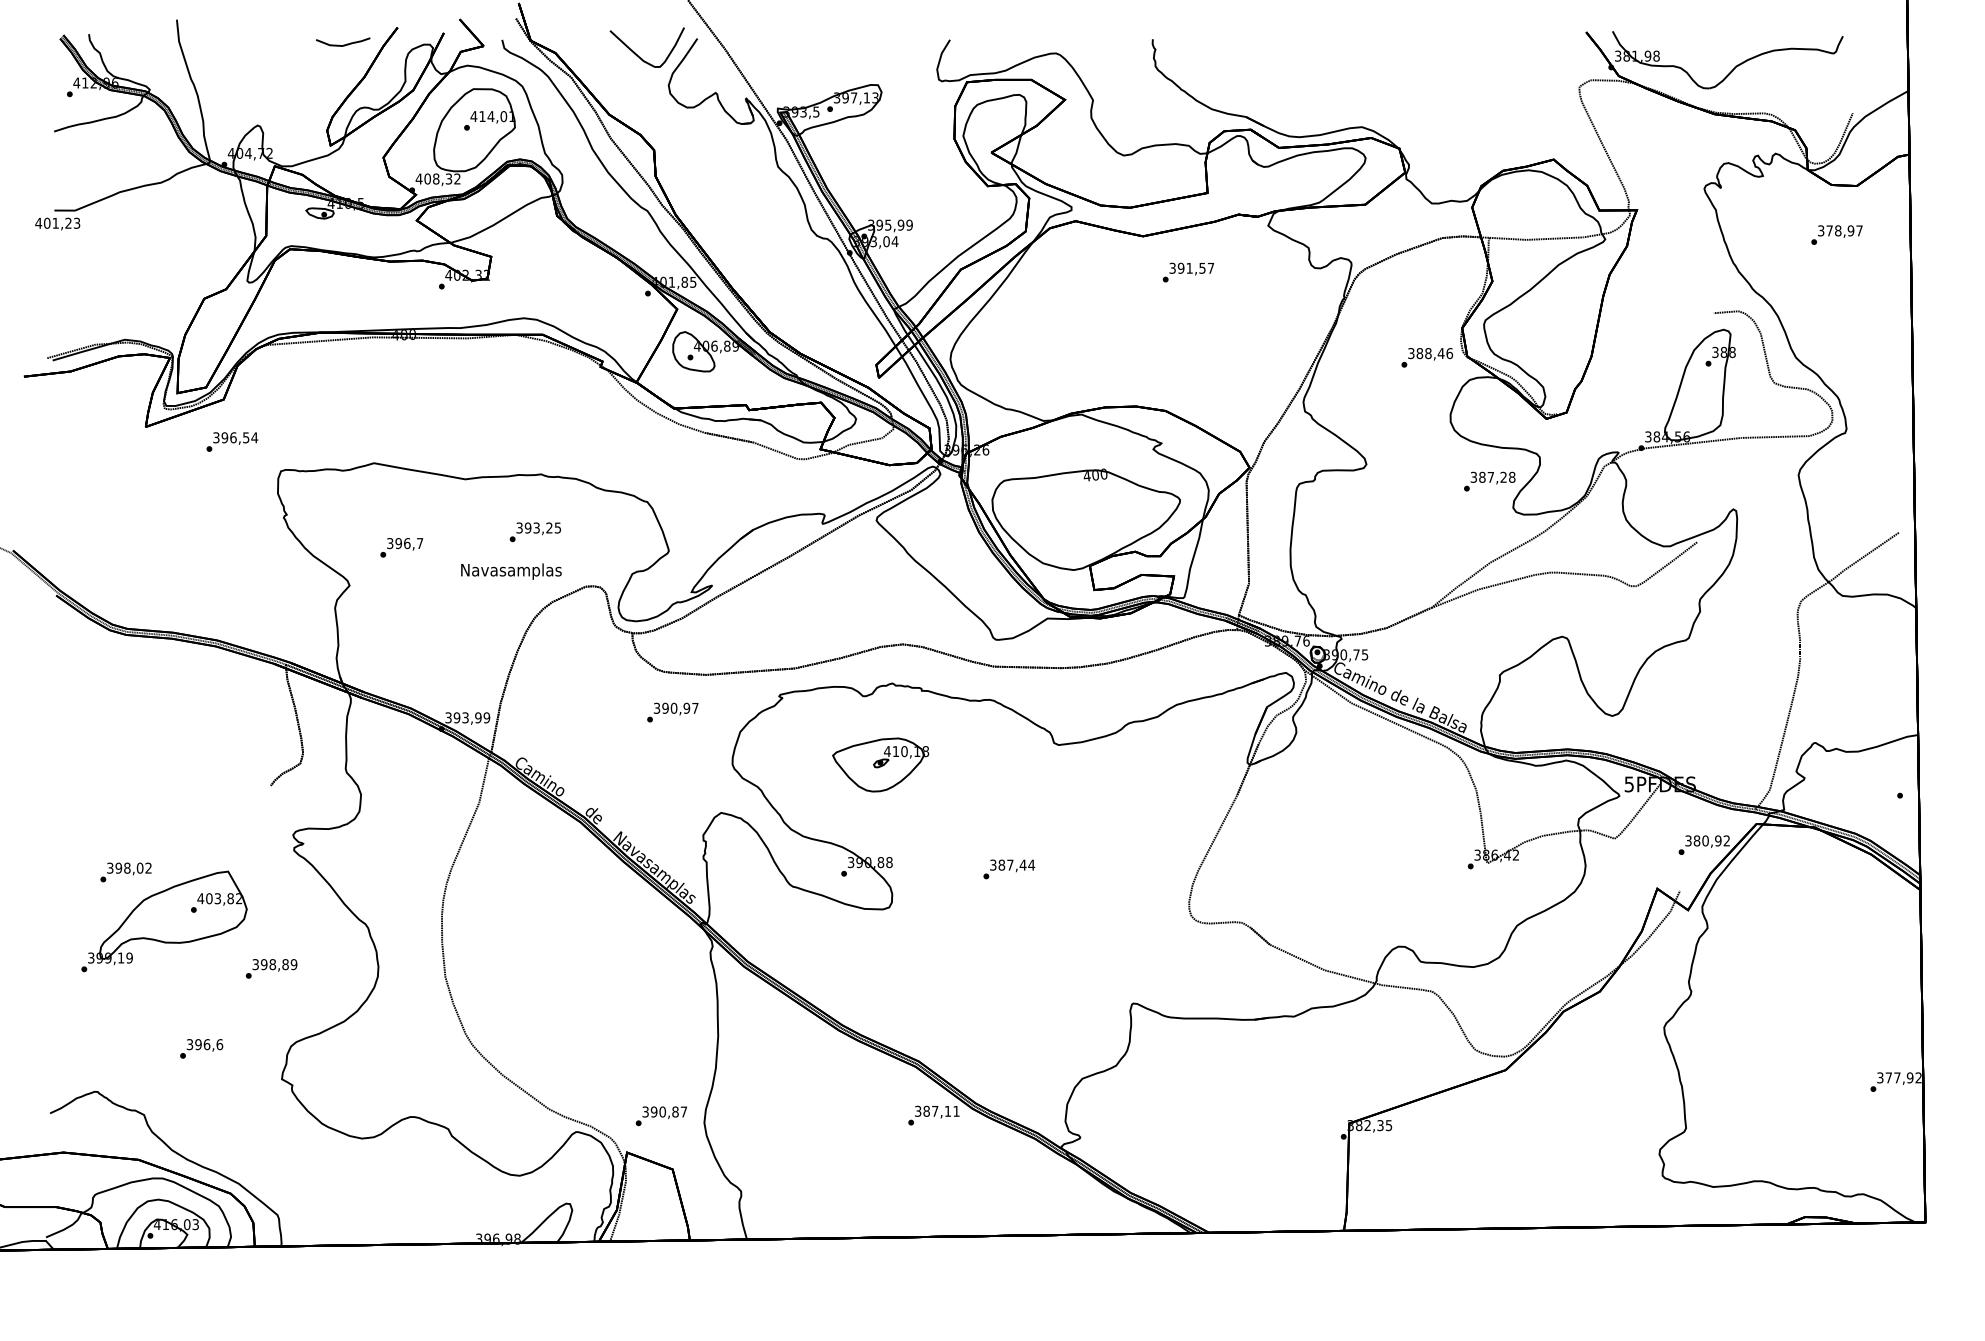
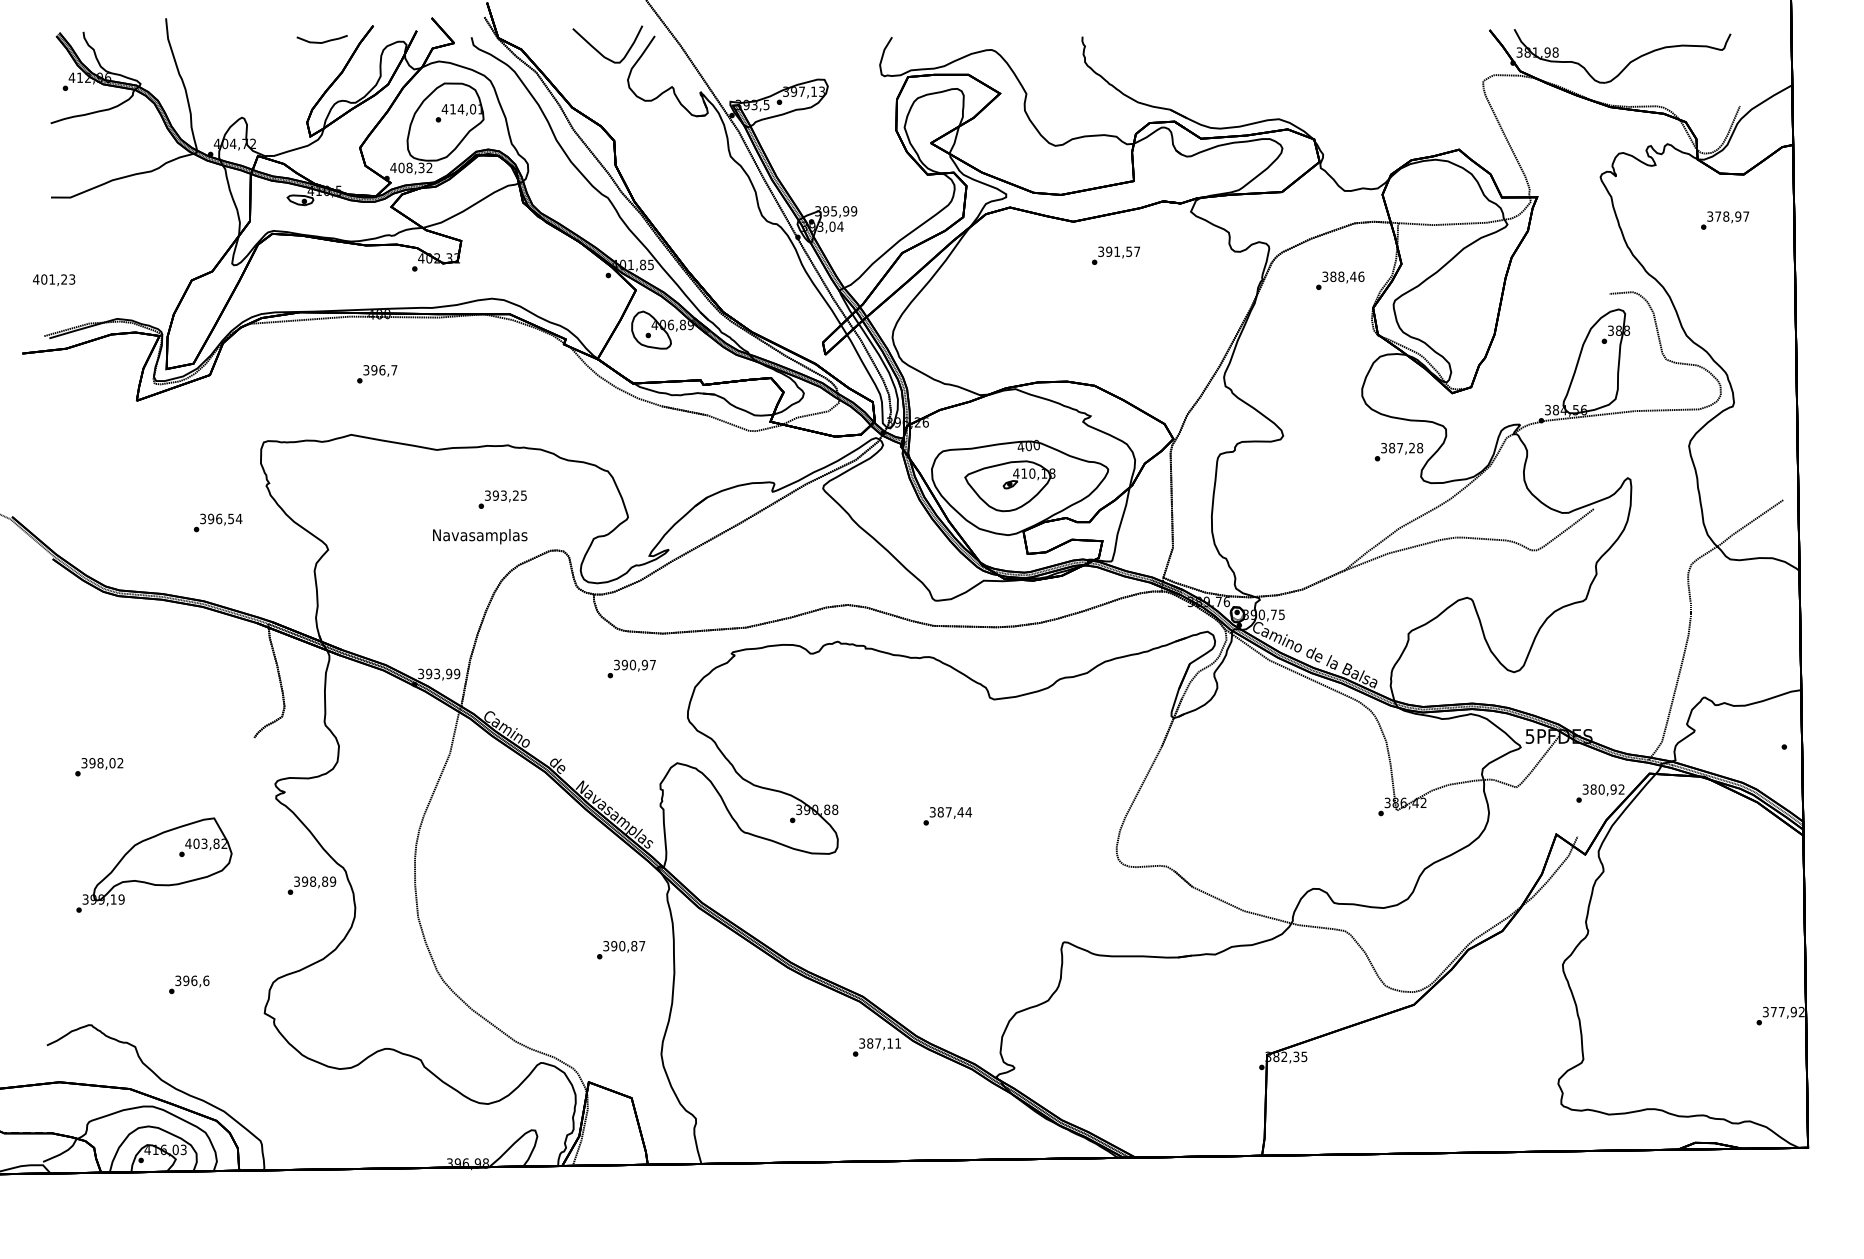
text: (58, 224) -> (54, 280), moved
text: (1427, 357) -> (1340, 280), moved
text: (231, 441) -> (217, 522), moved
text: (402, 548) -> (377, 374), moved
part: (880, 765) -> (1009, 486), moved
text: (126, 872) -> (99, 767), moved
text: (271, 968) -> (311, 885), moved
text: (661, 1116) -> (621, 950), moved

